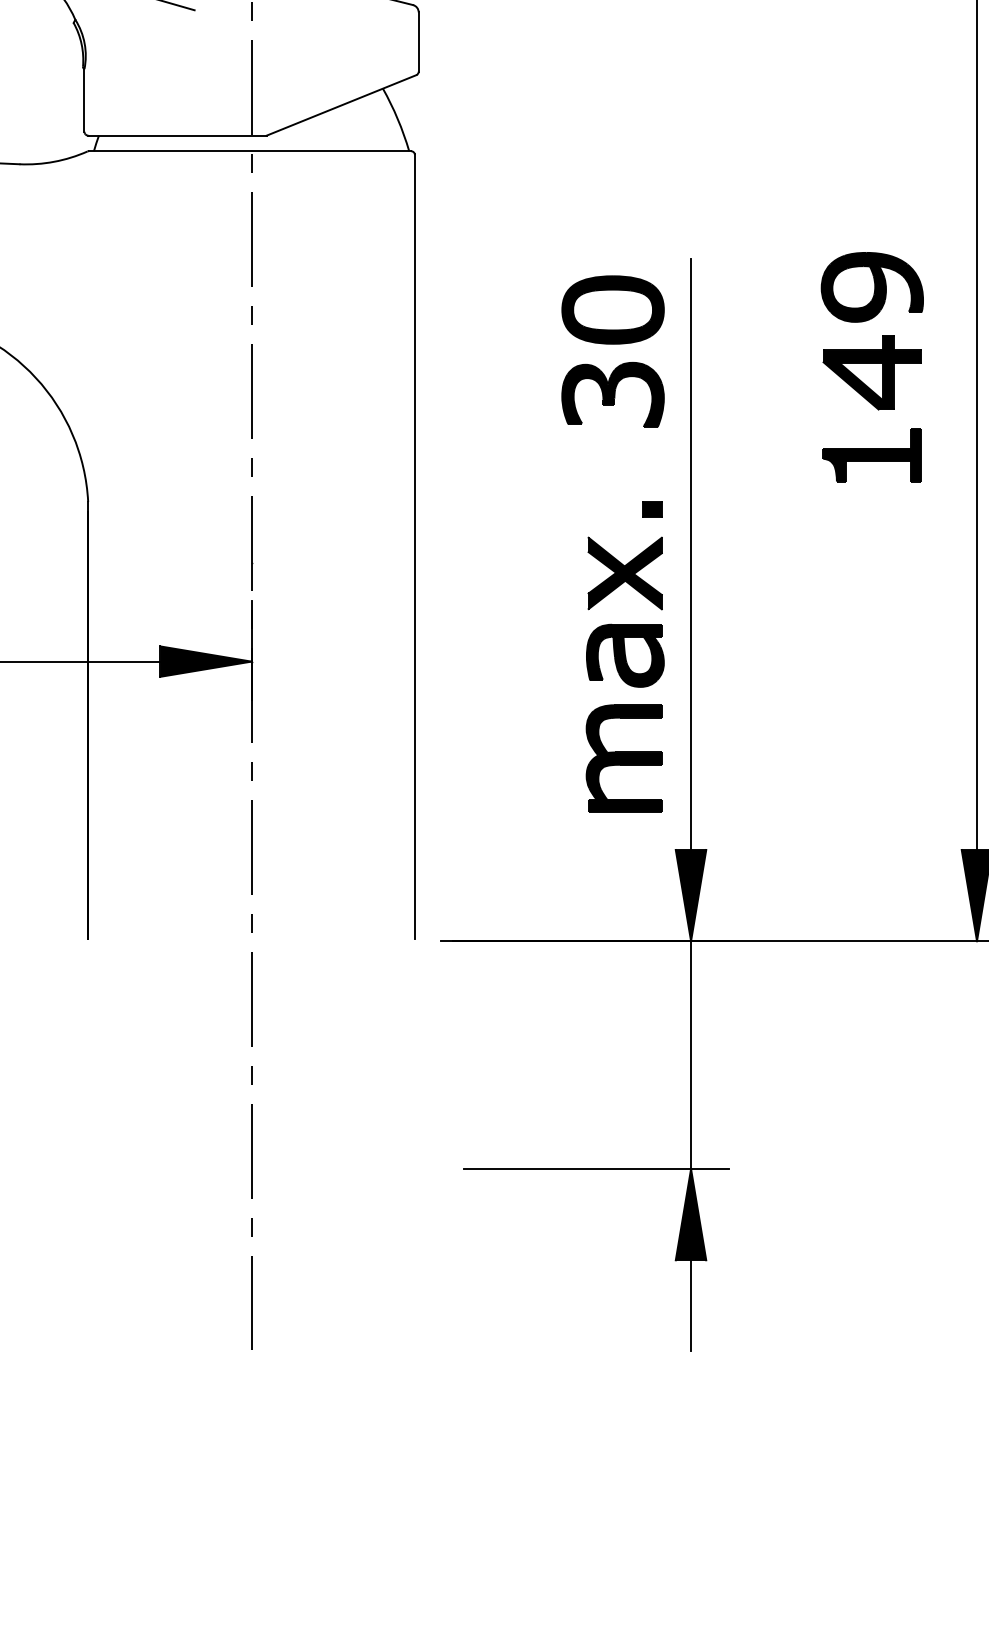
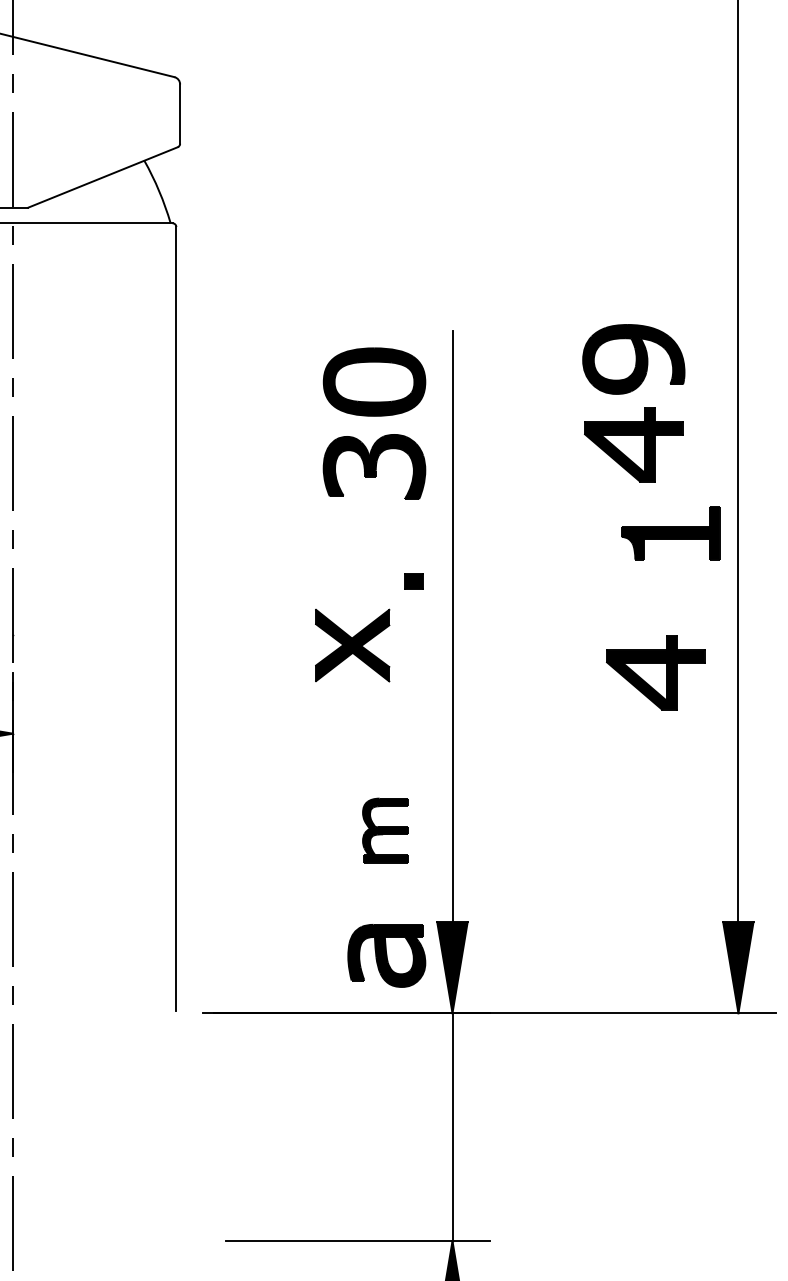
part: (871, 455) -> (669, 533), moved
part: (624, 573) -> (351, 645), moved
part: (893, 600) -> (654, 672), added
part: (625, 655) -> (386, 955), moved
part: (623, 758) -> (384, 830), size x0.6

